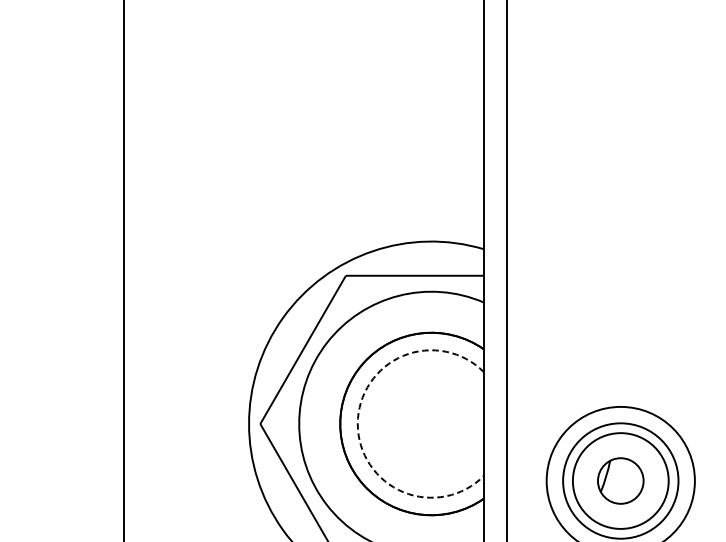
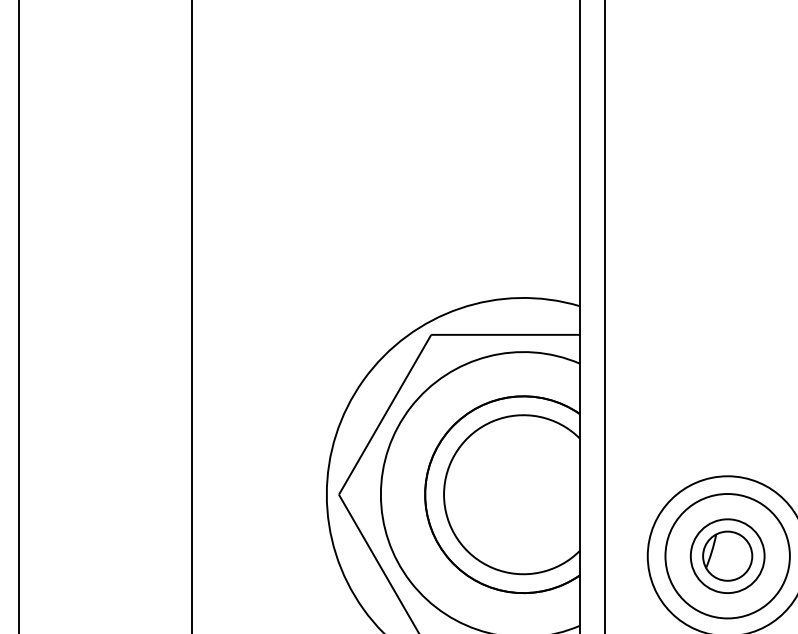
arc: (358, 423) -> (444, 494), dashed -> solid
circle: (620, 481) -> (727, 556), size x0.71

